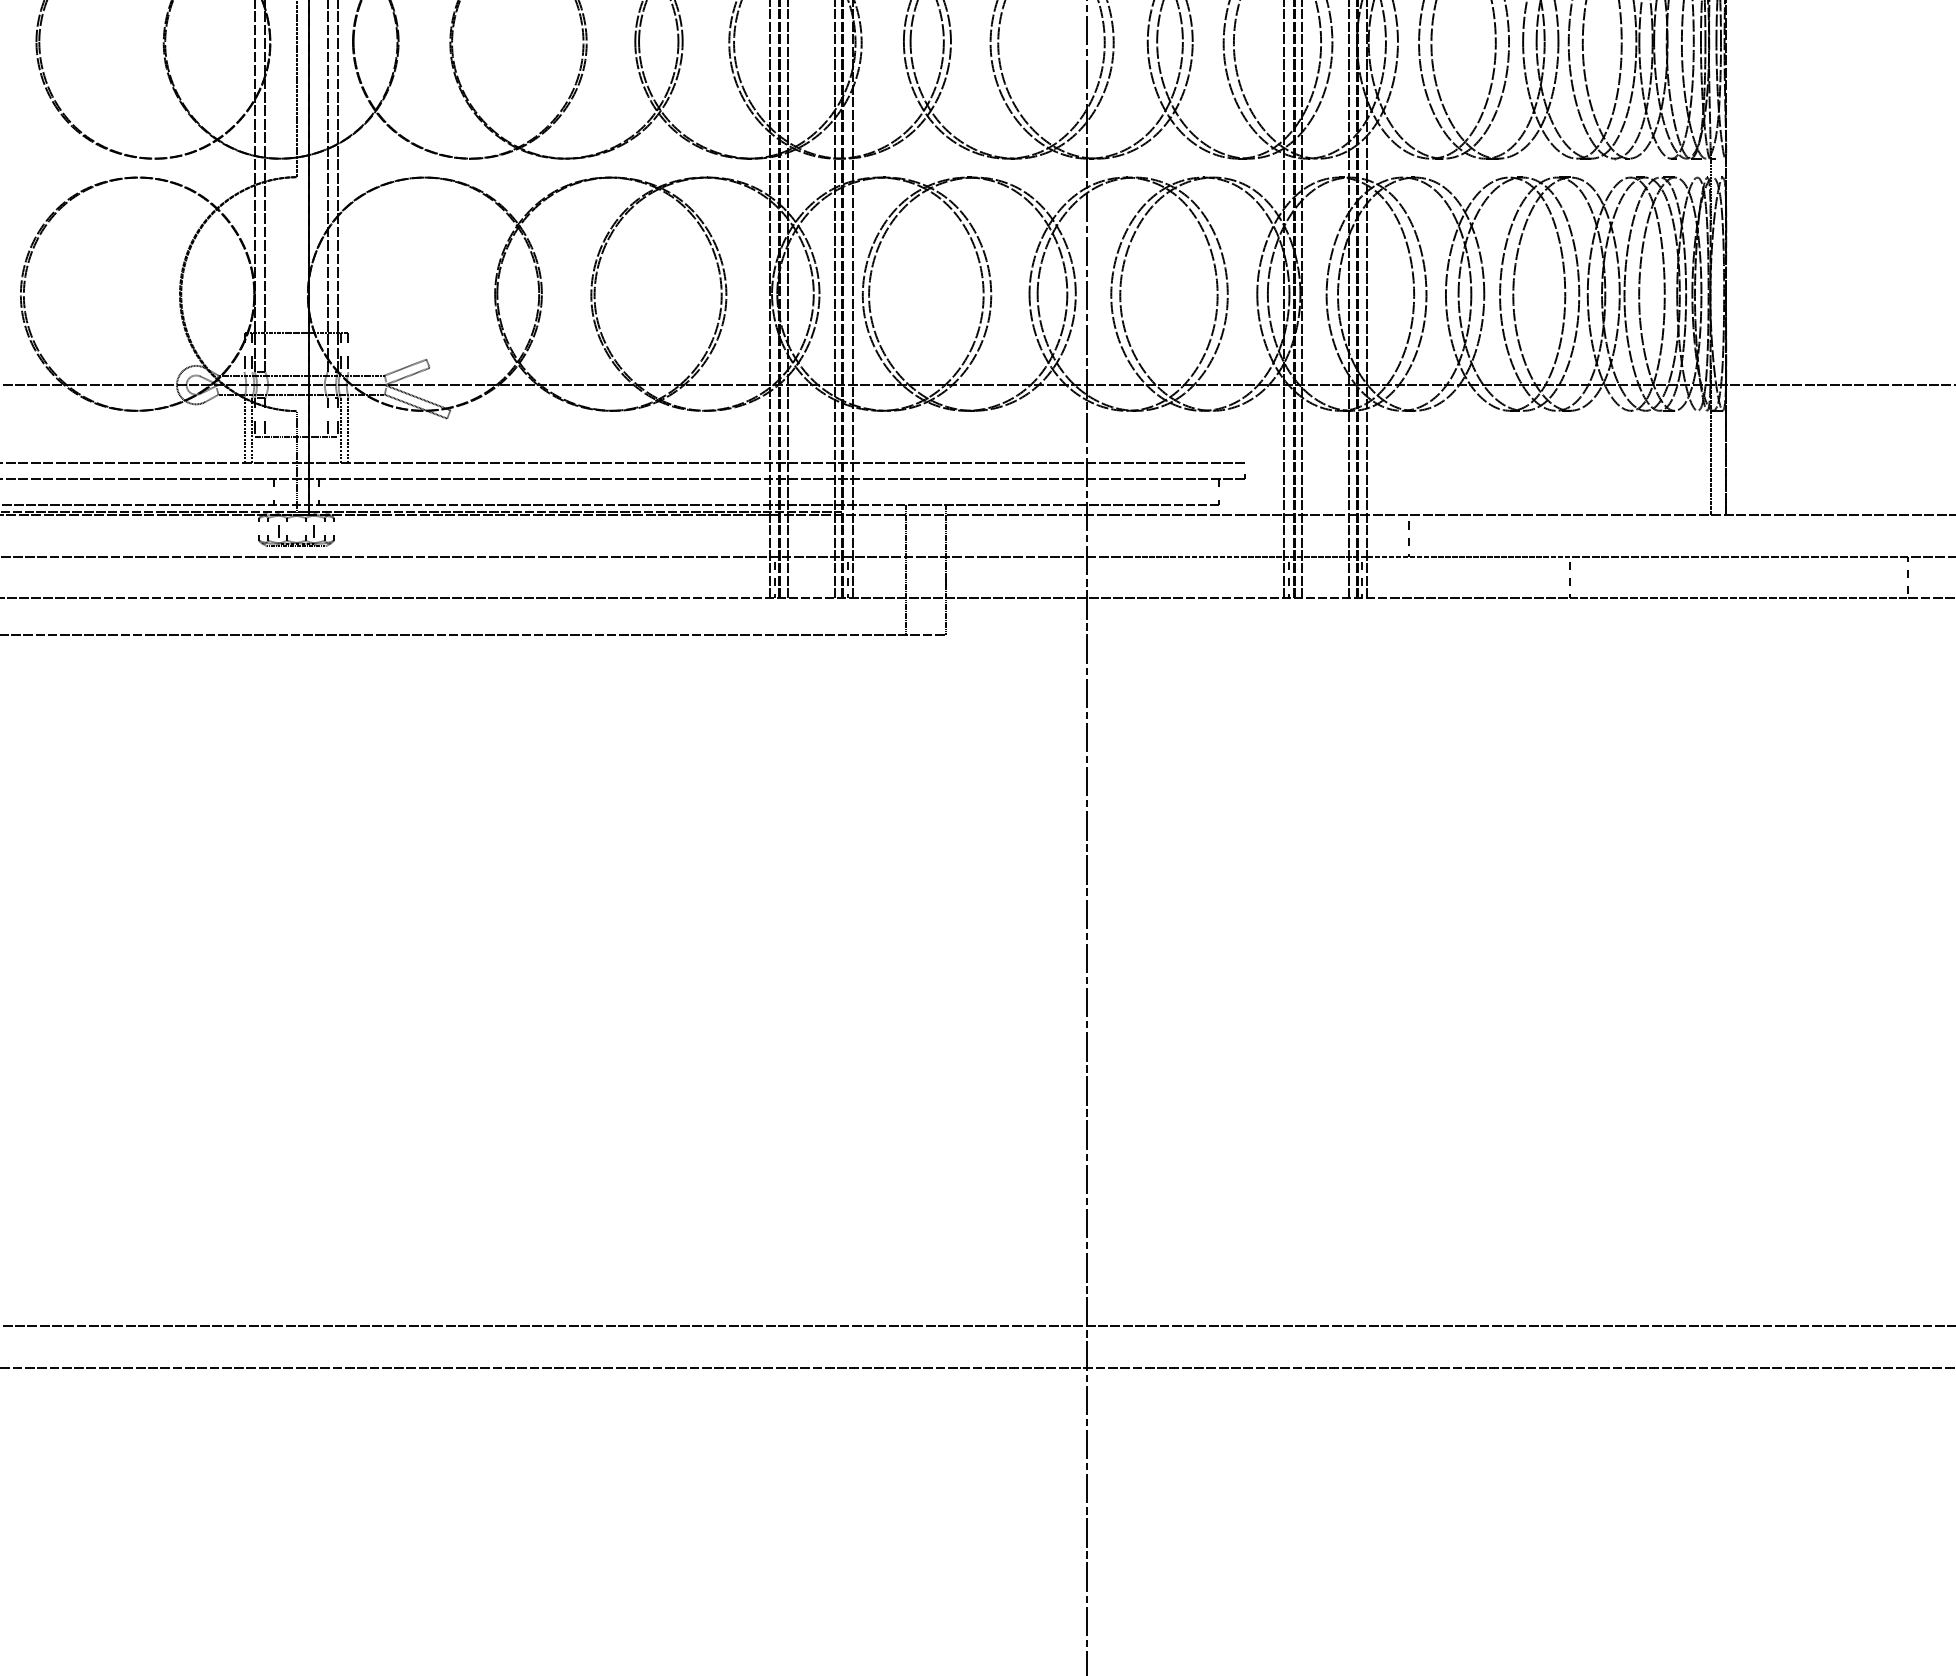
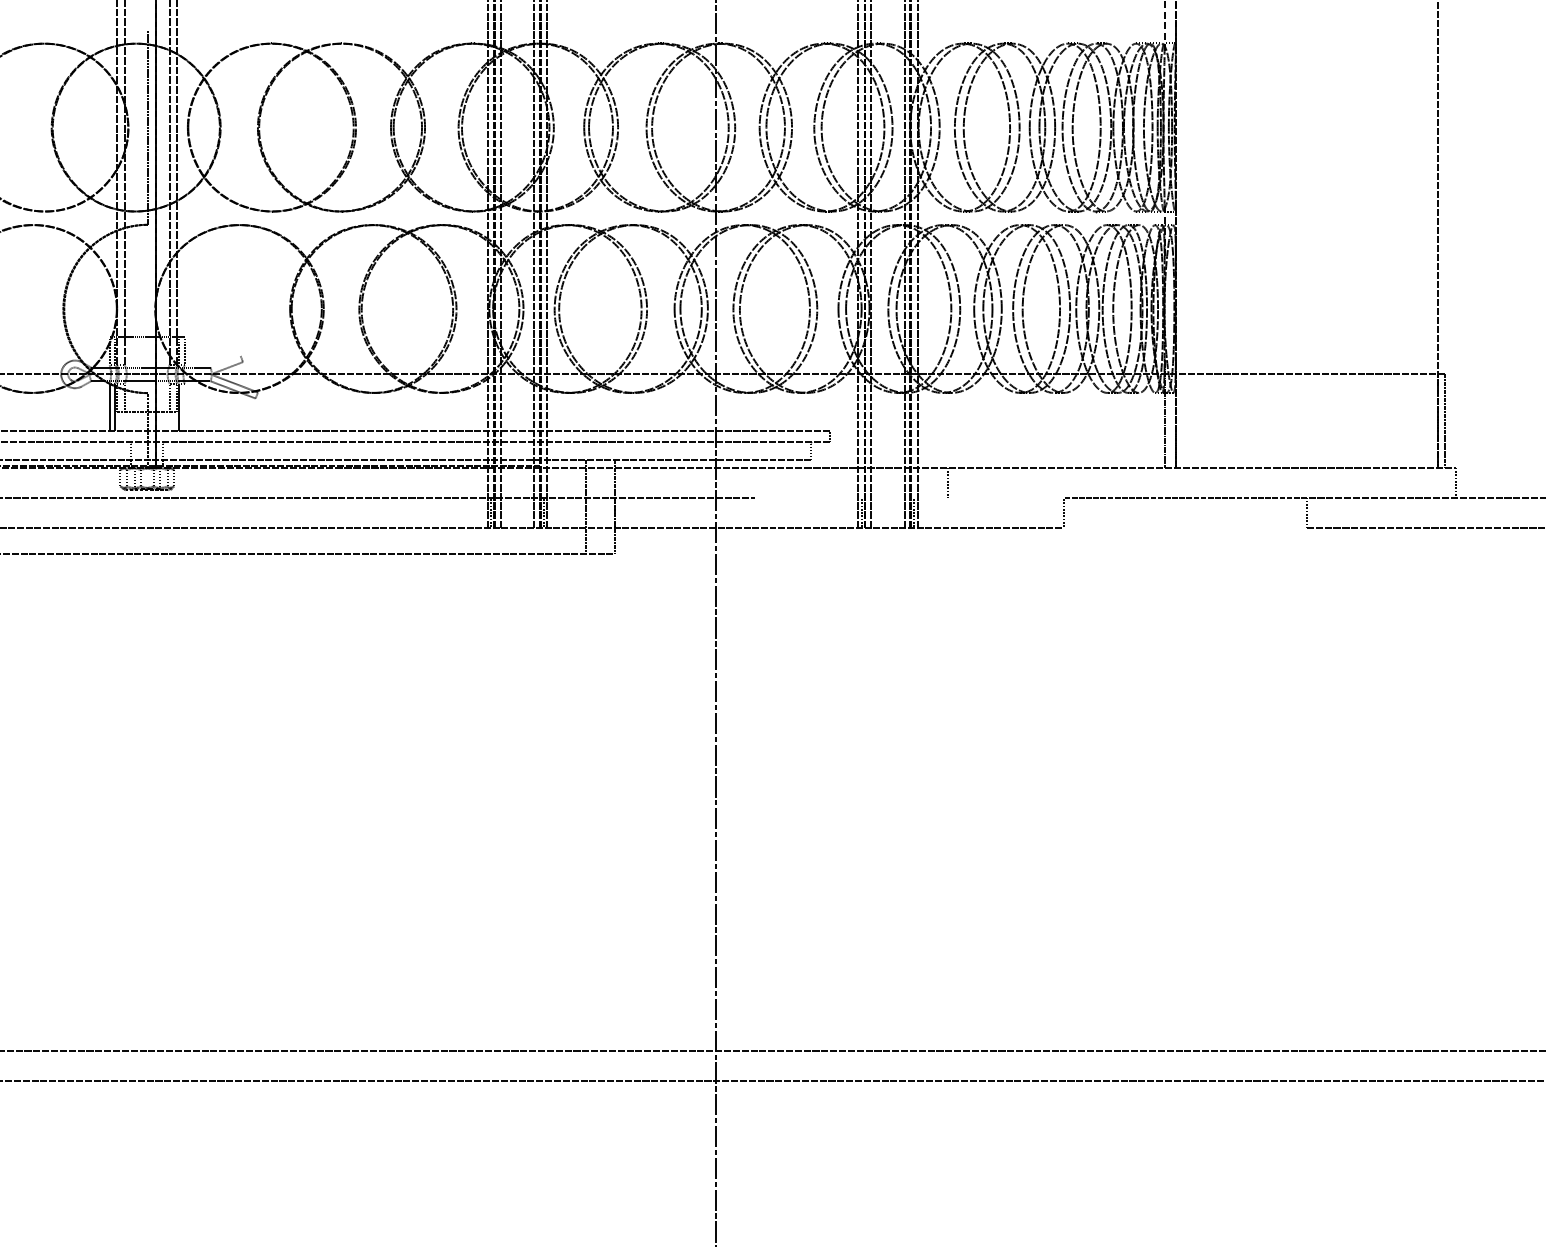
line: (405, 367) -> (225, 361), removed
line: (348, 429) -> (184, 406), removed
line: (1354, 556) -> (908, 497), removed
line: (1738, 597) -> (1184, 527), removed

